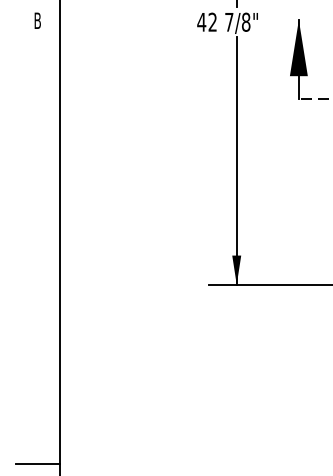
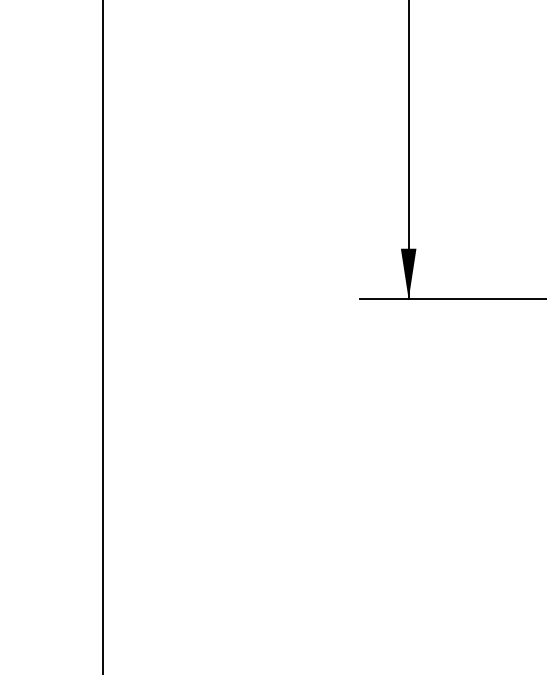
line: (38, 464) -> (65, 610), removed

